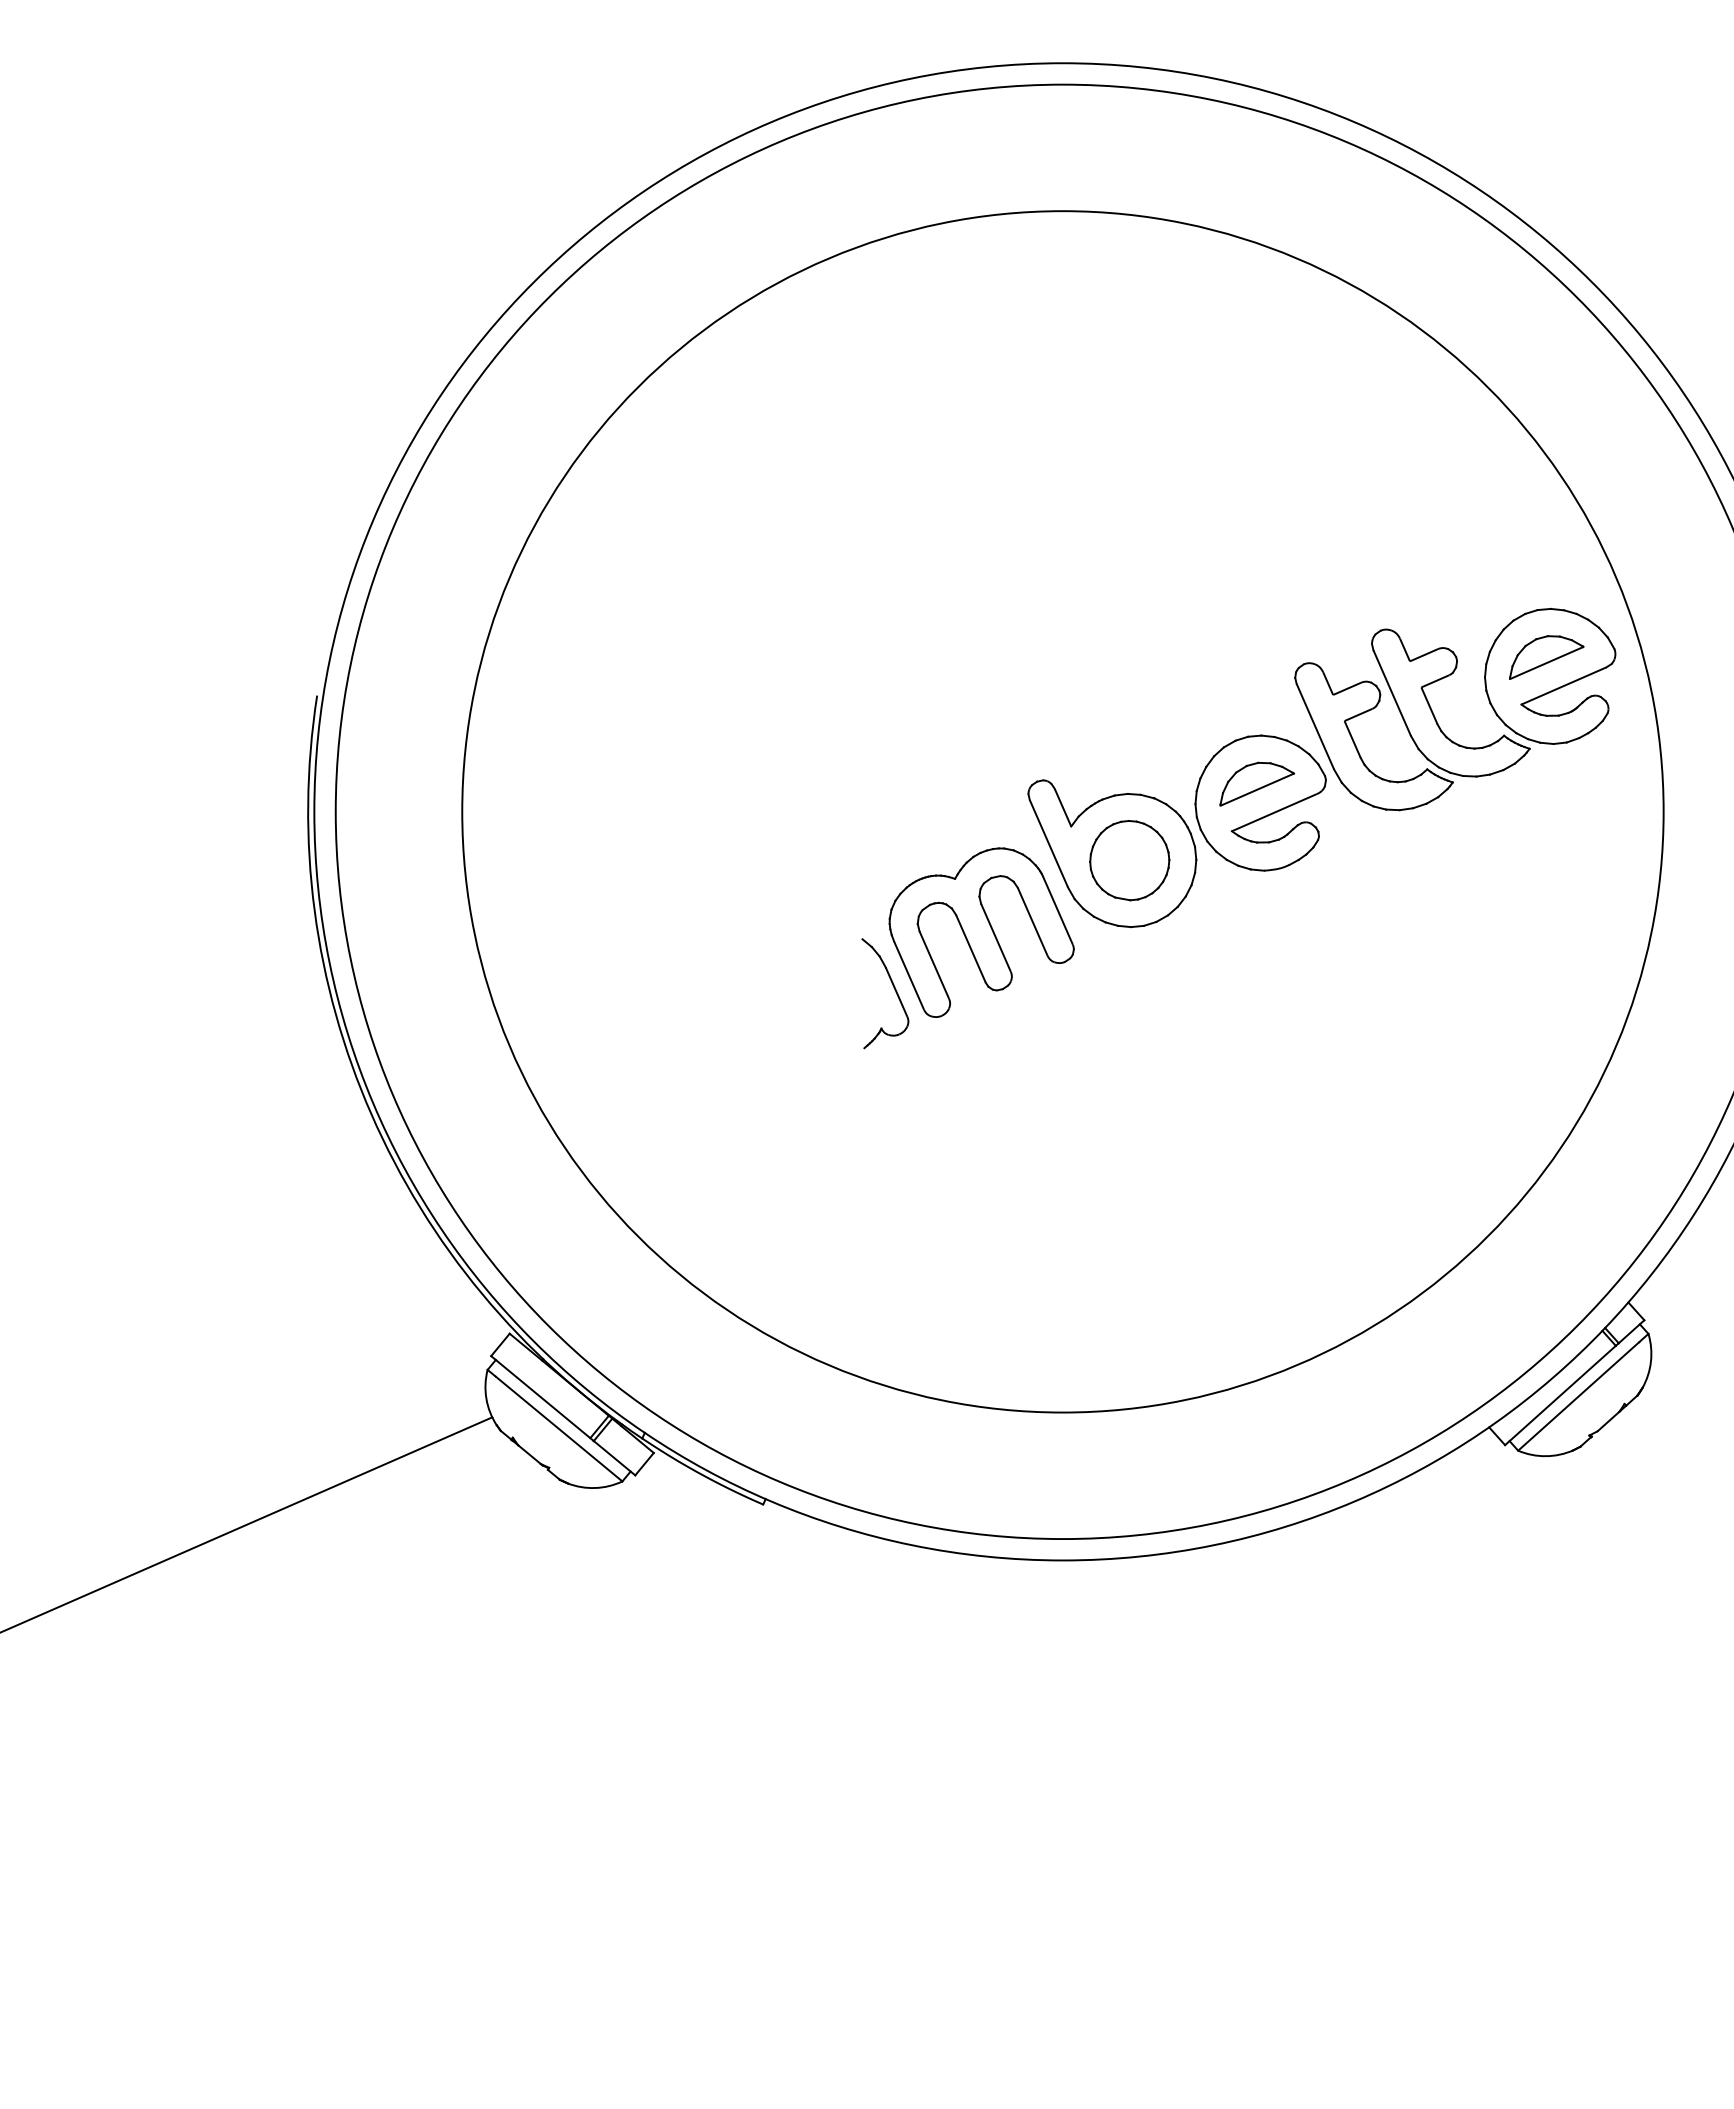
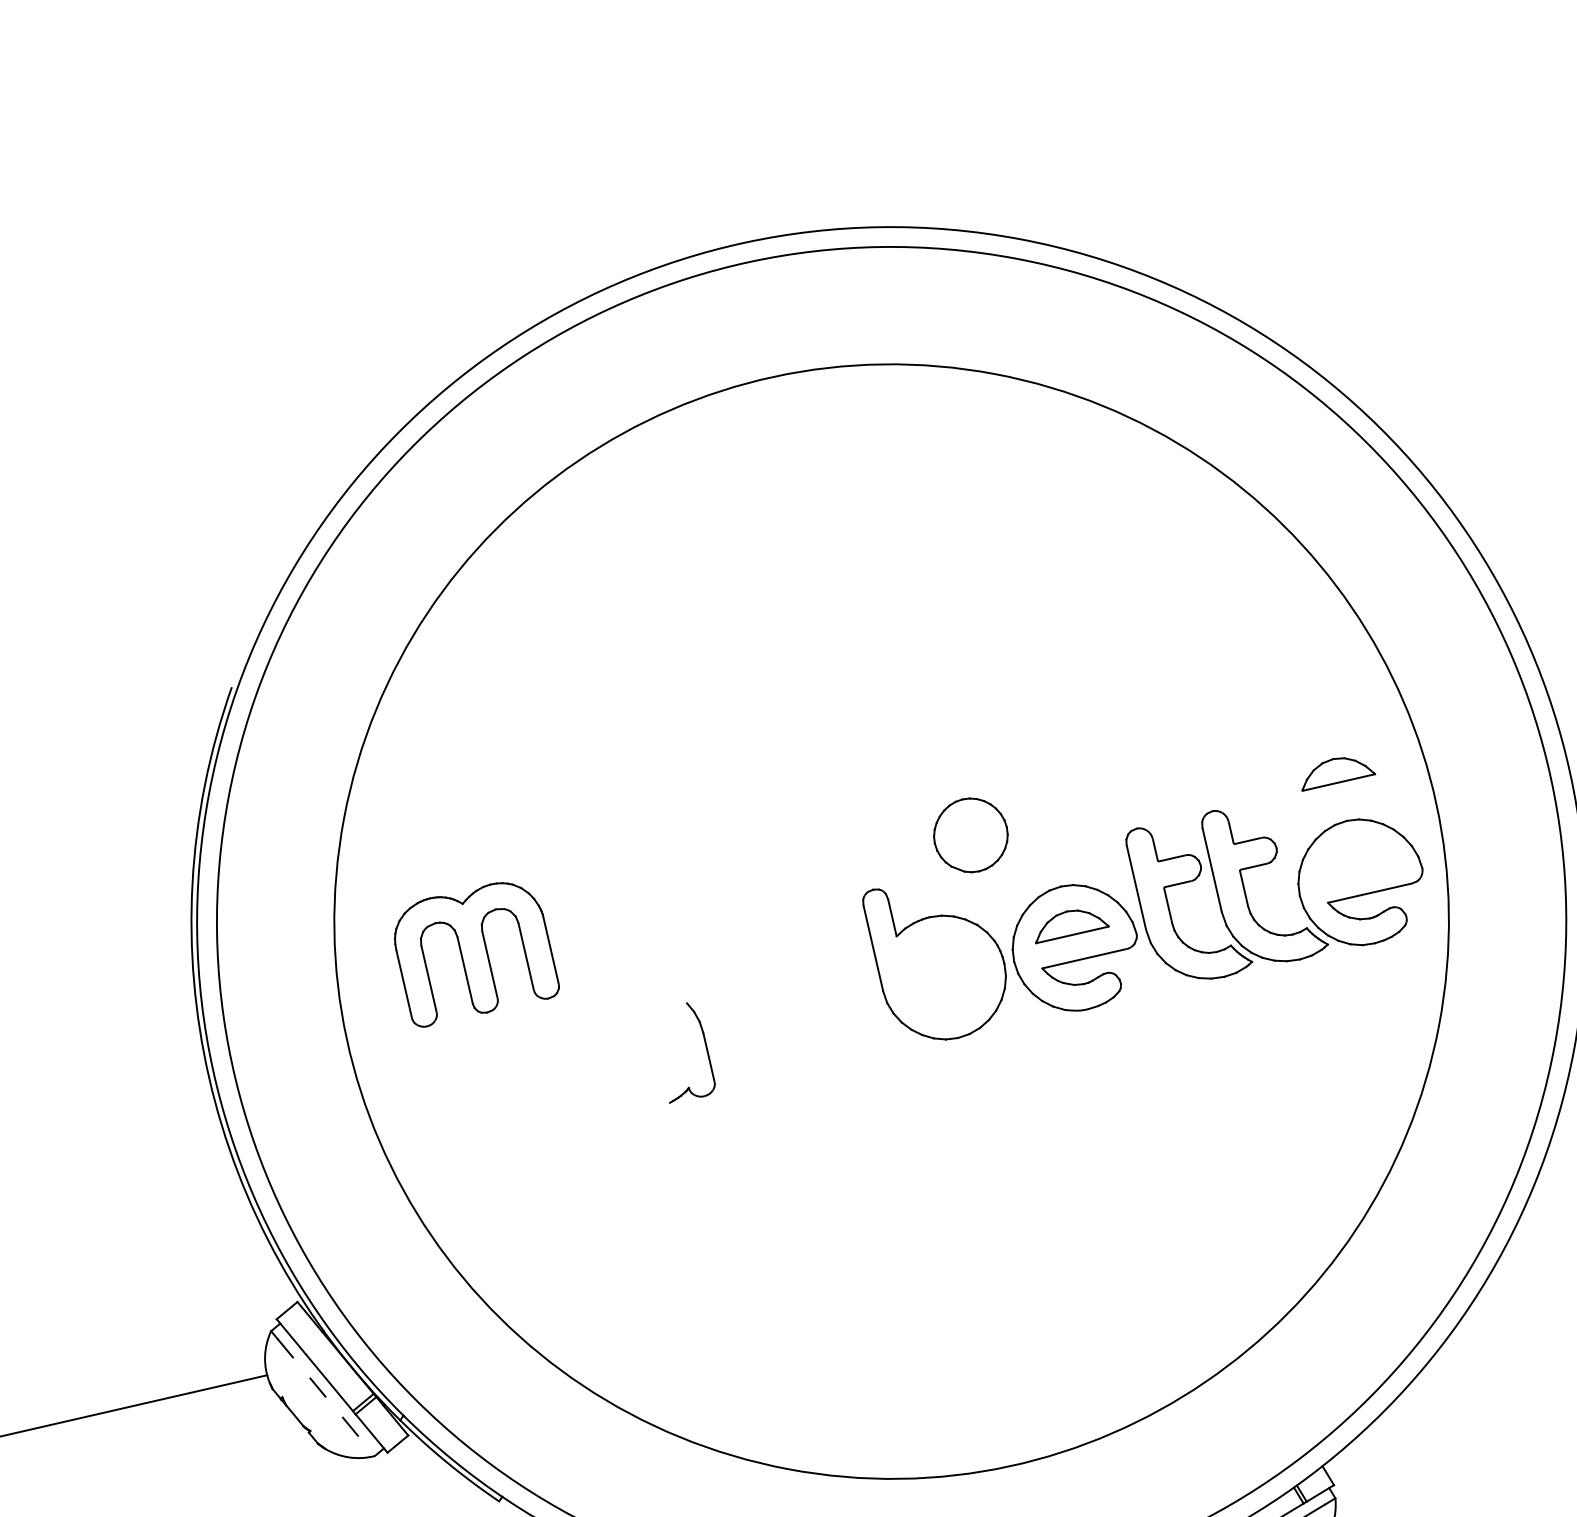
part: (1546, 657) -> (1339, 777), moved
part: (1129, 860) -> (970, 835), moved
part: (981, 932) -> (477, 957), moved
line: (559, 1429) -> (326, 1397), solid -> dashed

